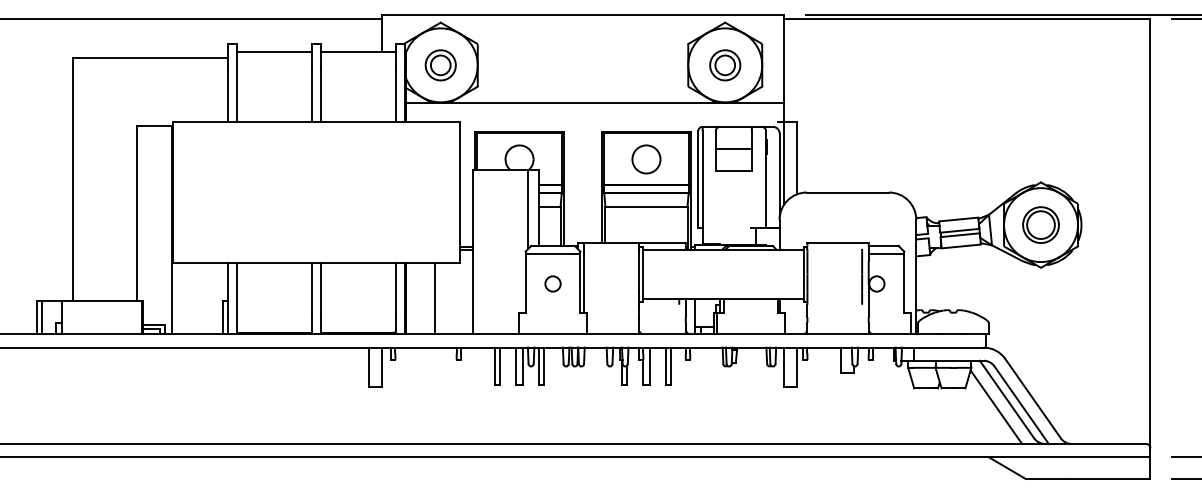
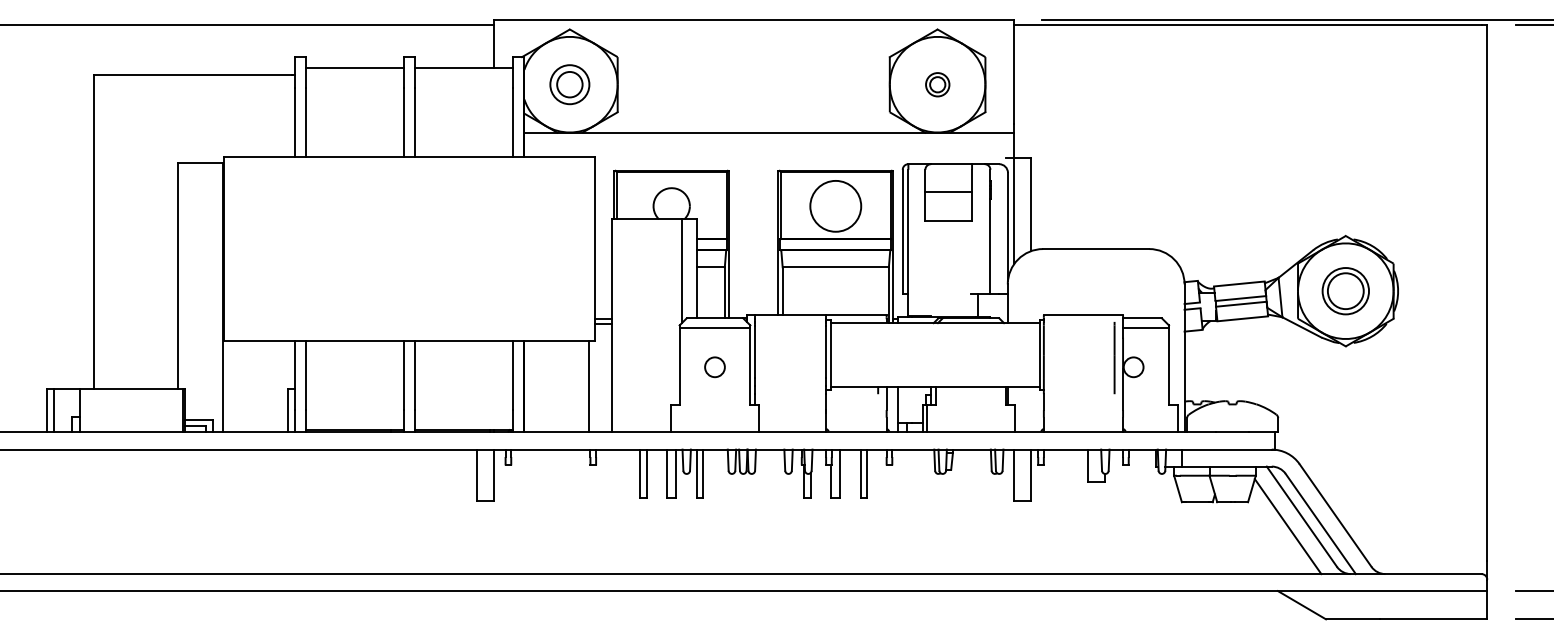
part: (725, 65) -> (937, 84), size x0.6
circle: (646, 159) -> (835, 206), size x1.4
line: (434, 298) -> (588, 386), moved

